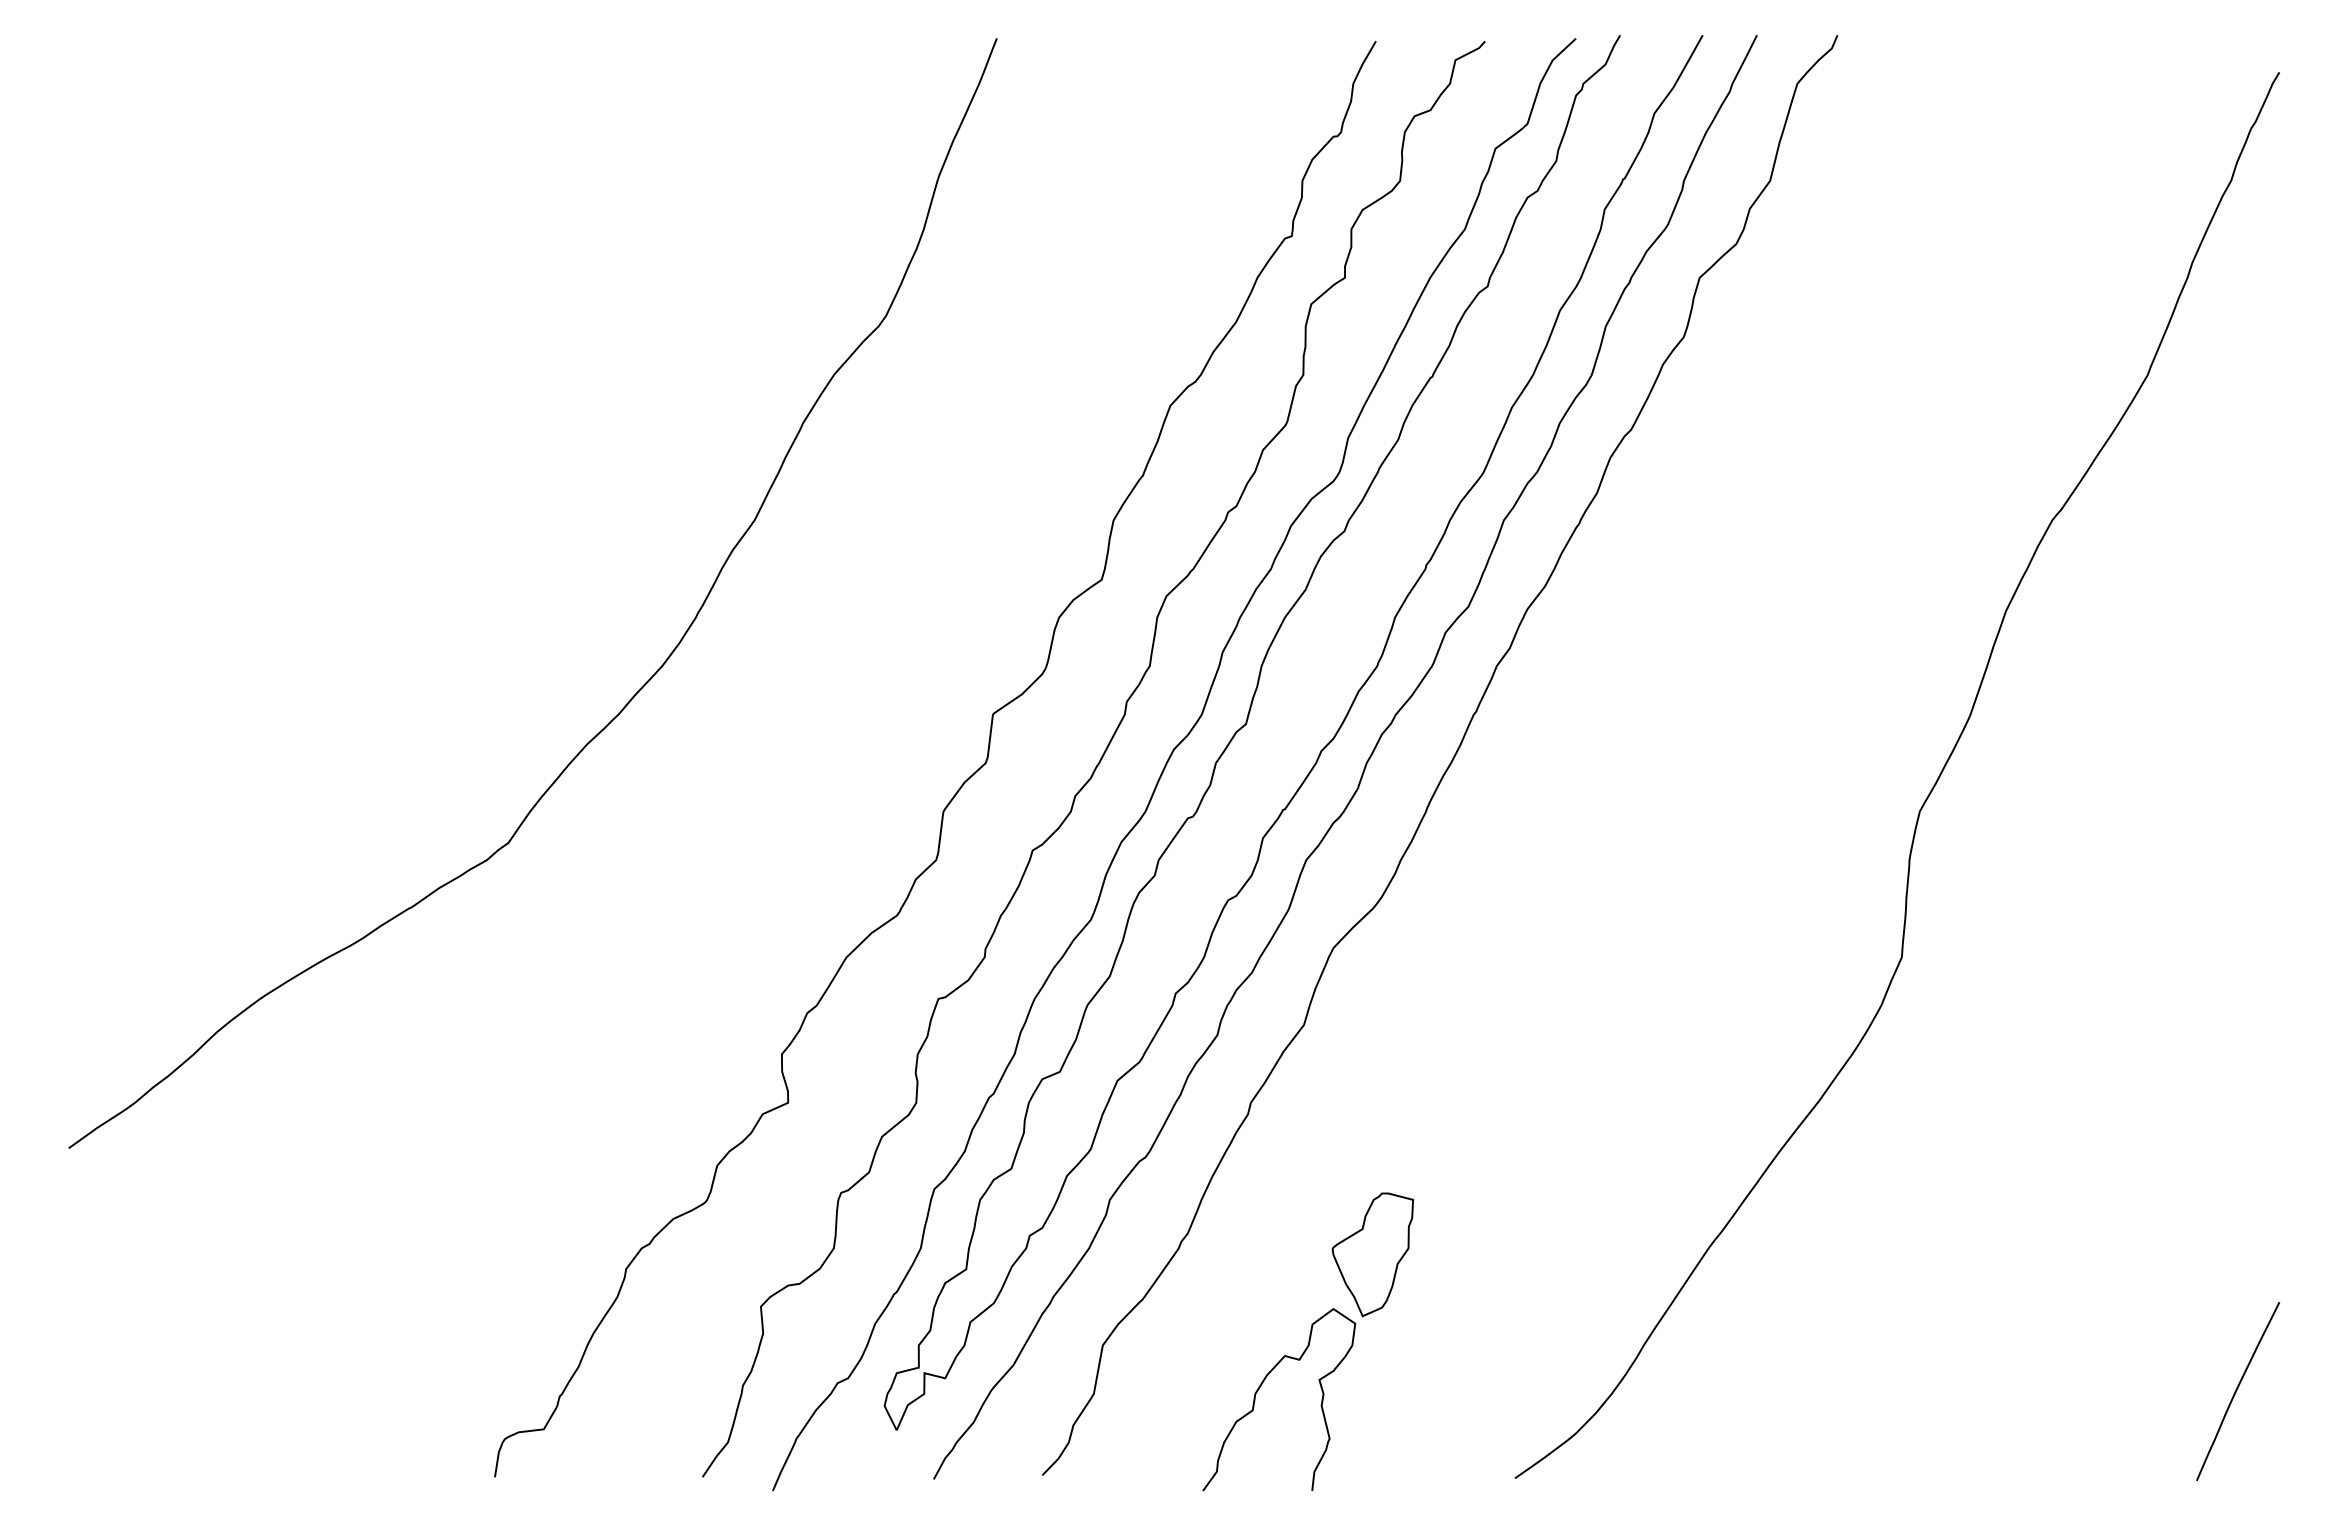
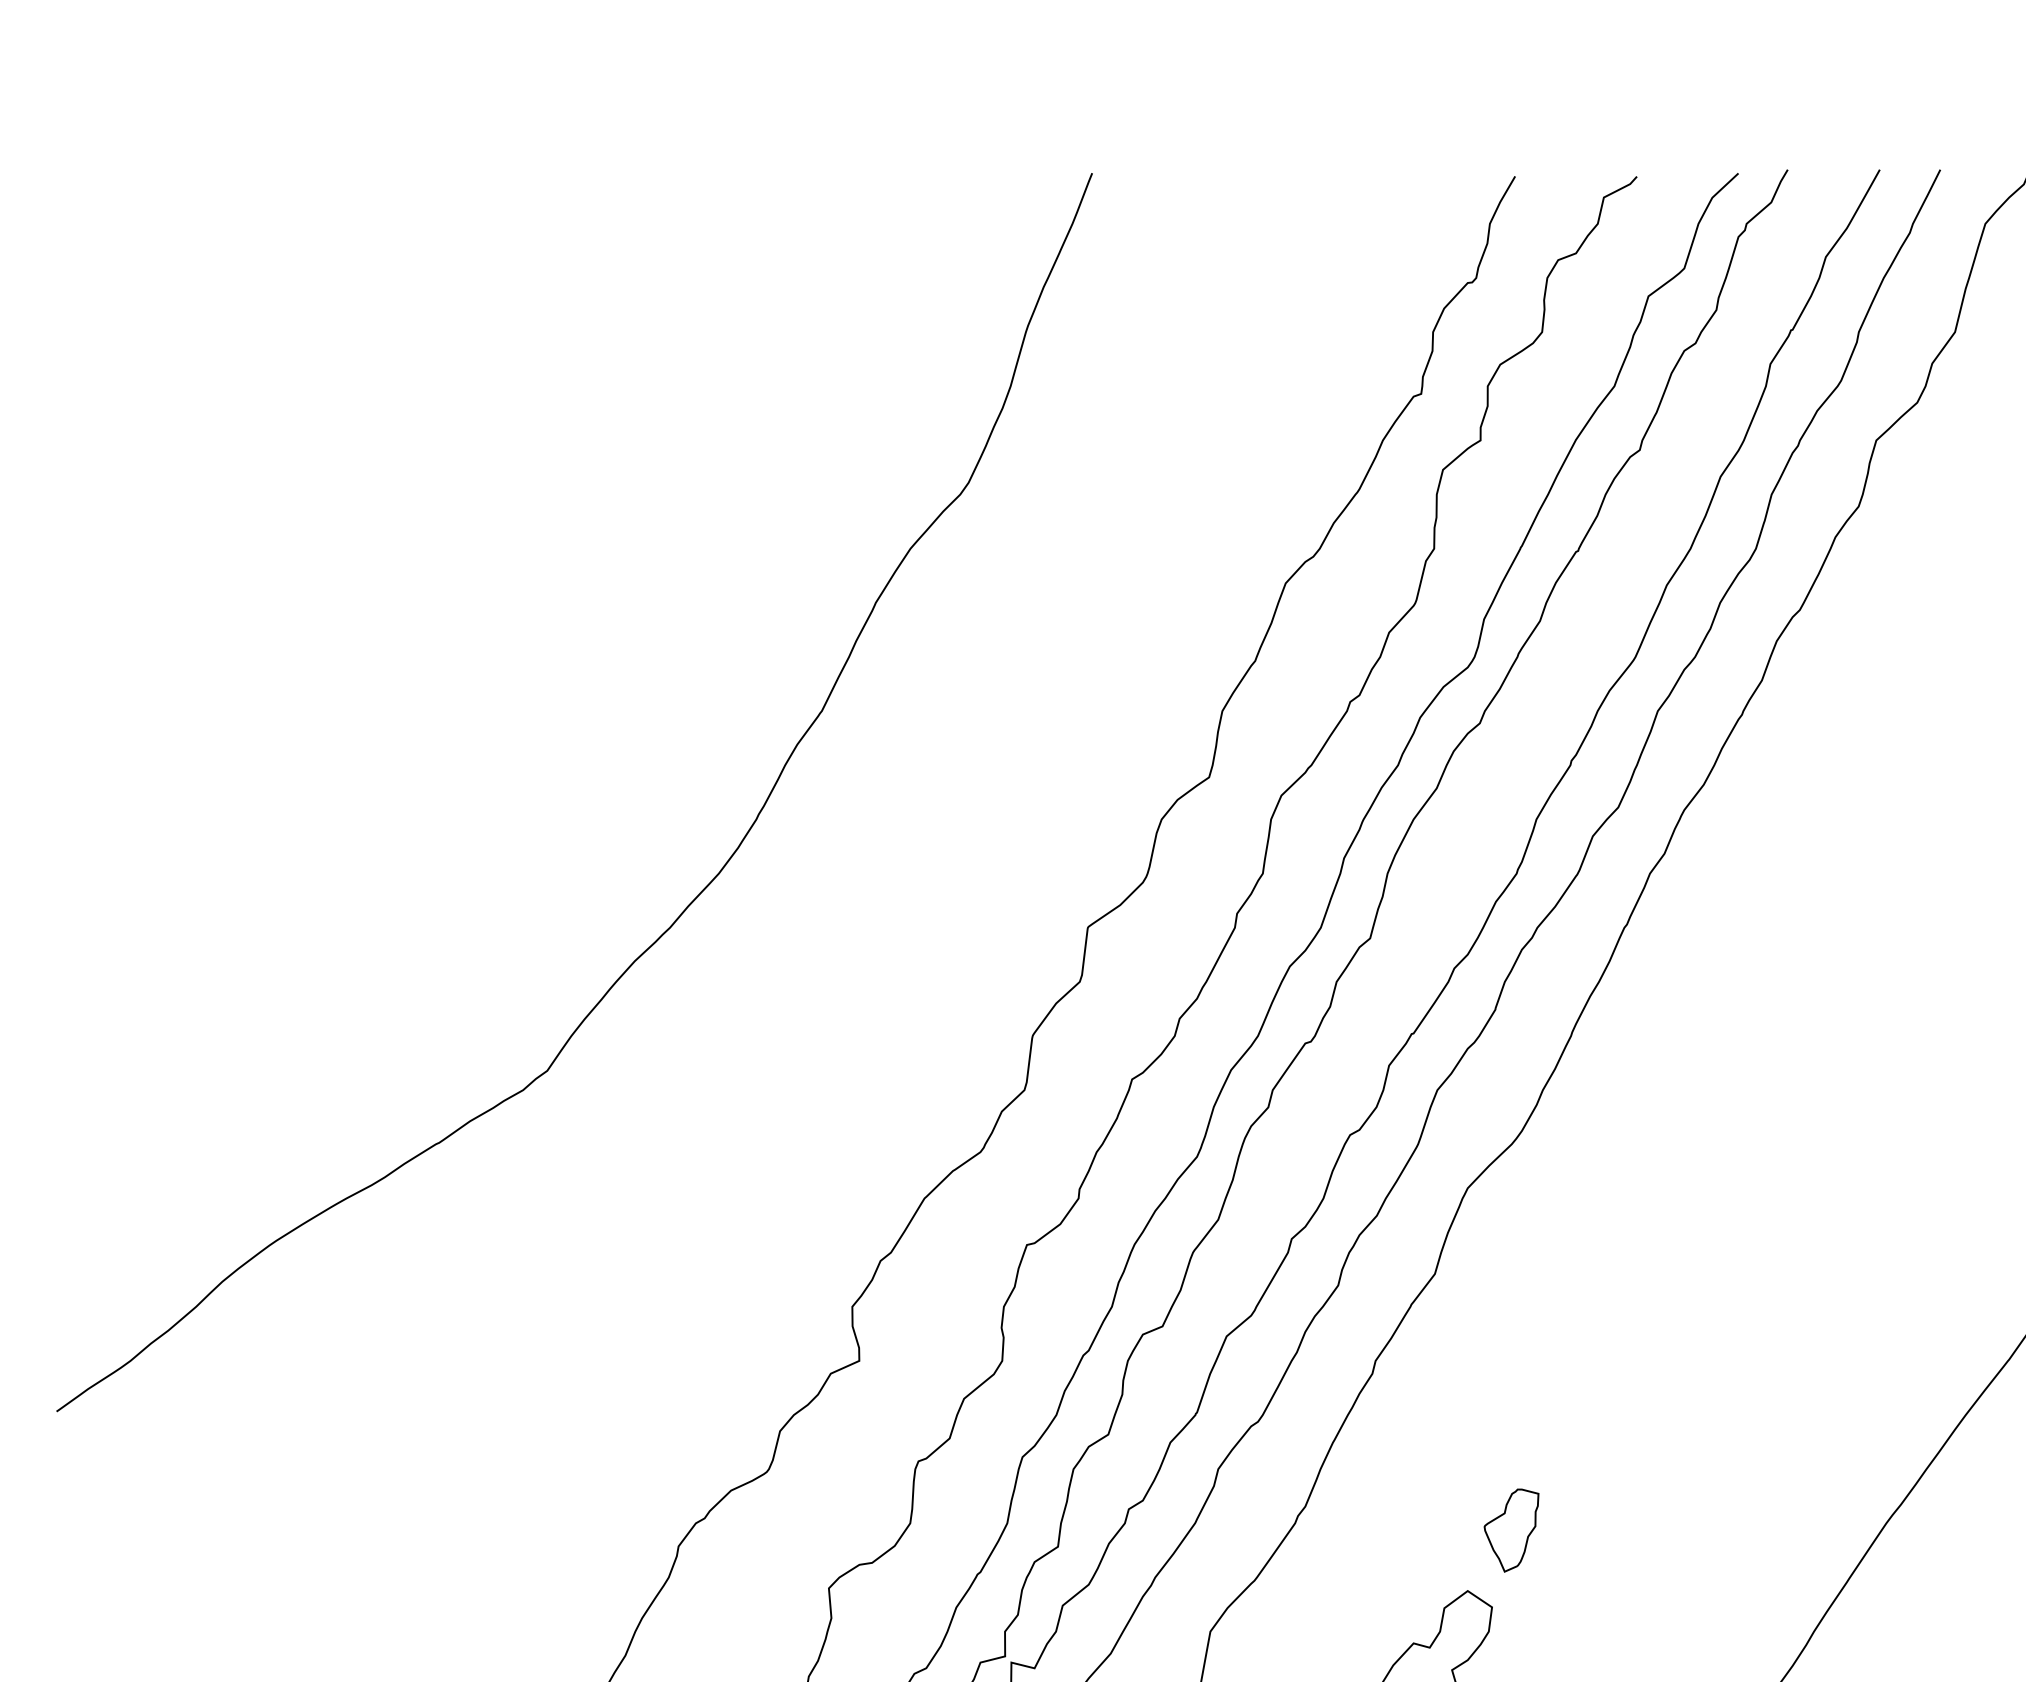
part: (1372, 1254) -> (1511, 1530), size x0.6

